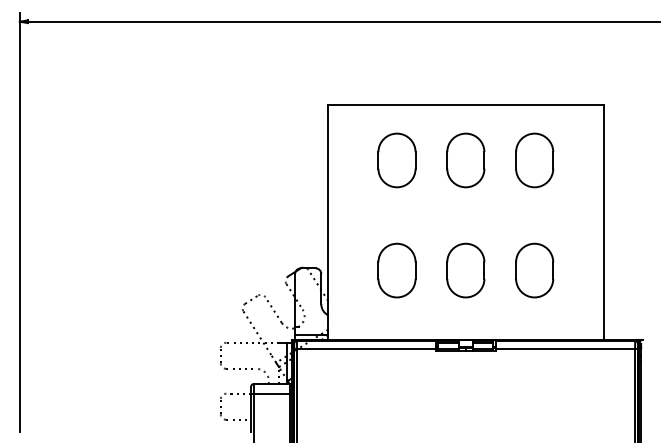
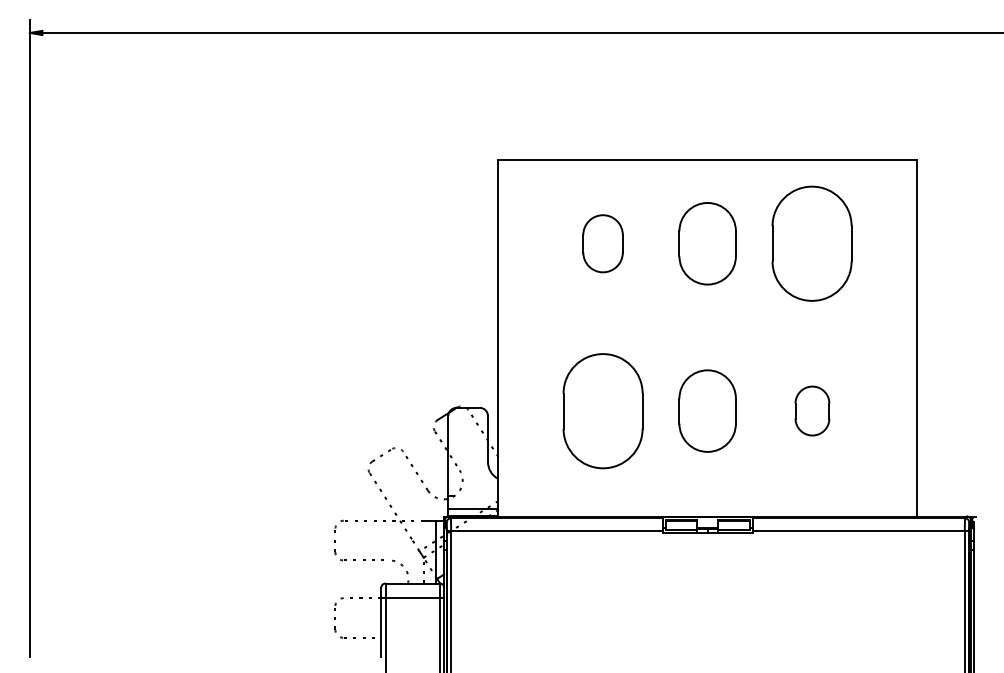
part: (396, 160) -> (602, 243), size x0.7
part: (534, 160) -> (811, 243), size x1.4
part: (396, 270) -> (602, 410), size x1.4
part: (534, 270) -> (811, 410), size x0.6

